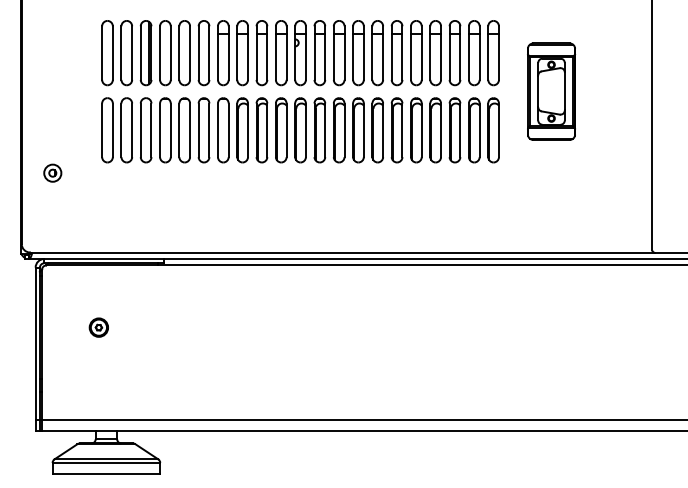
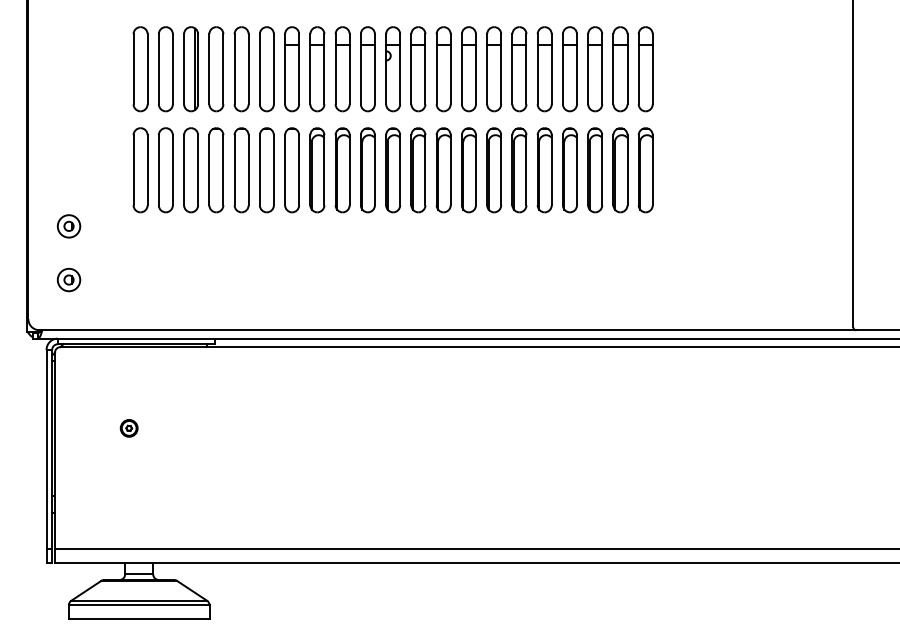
part: (551, 91) -> (721, 119), removed
part: (52, 213) -> (68, 279), added
part: (98, 327) -> (128, 428), size x0.7

